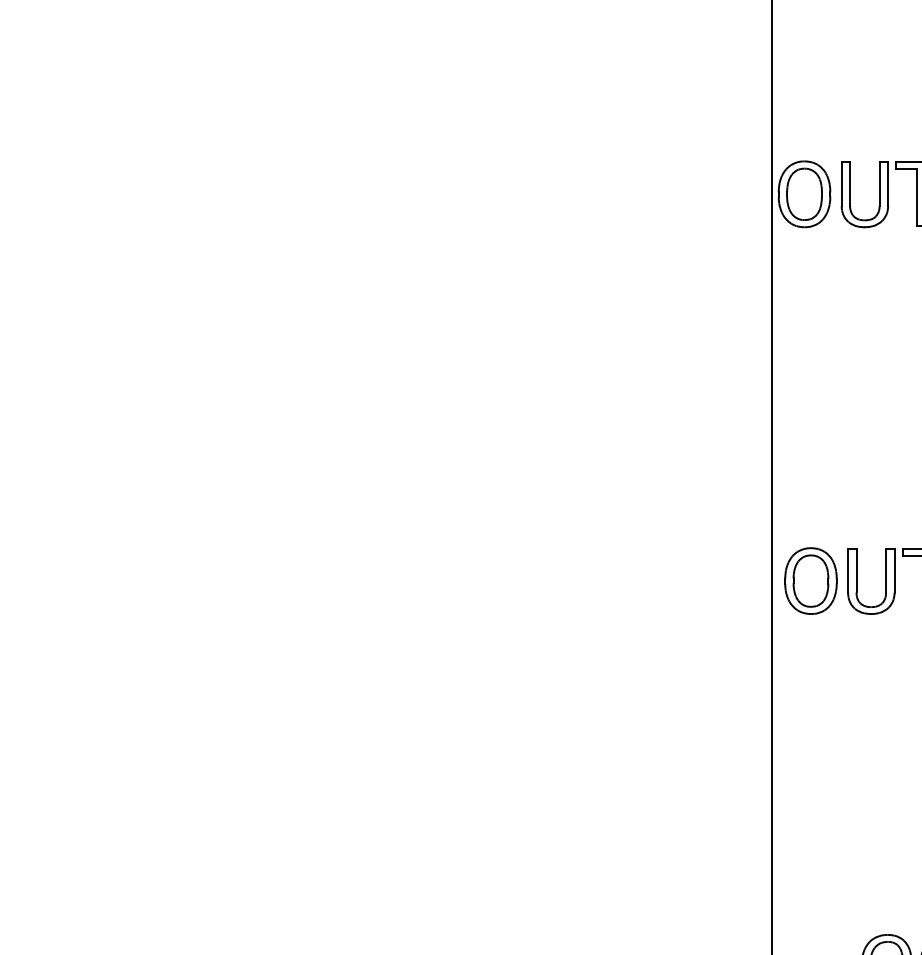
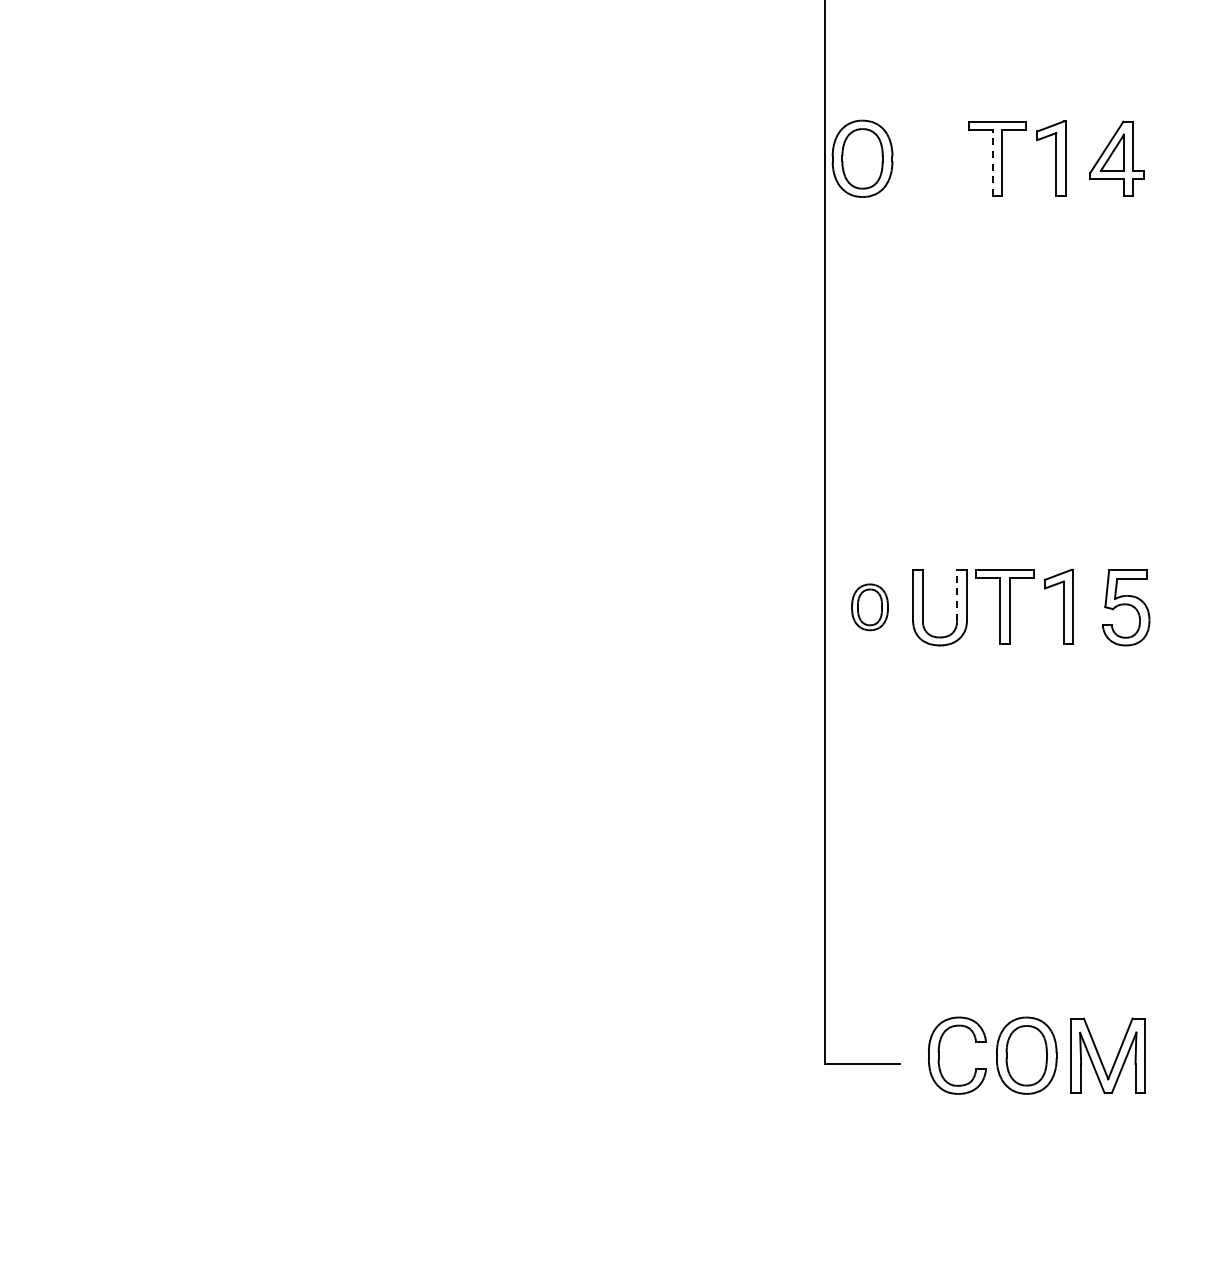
part: (850, 194) -> (915, 159), removed
line: (916, 197) -> (992, 162), solid -> dashed
line: (886, 570) -> (957, 594), solid -> dashed
part: (810, 581) -> (869, 607), size x0.6

